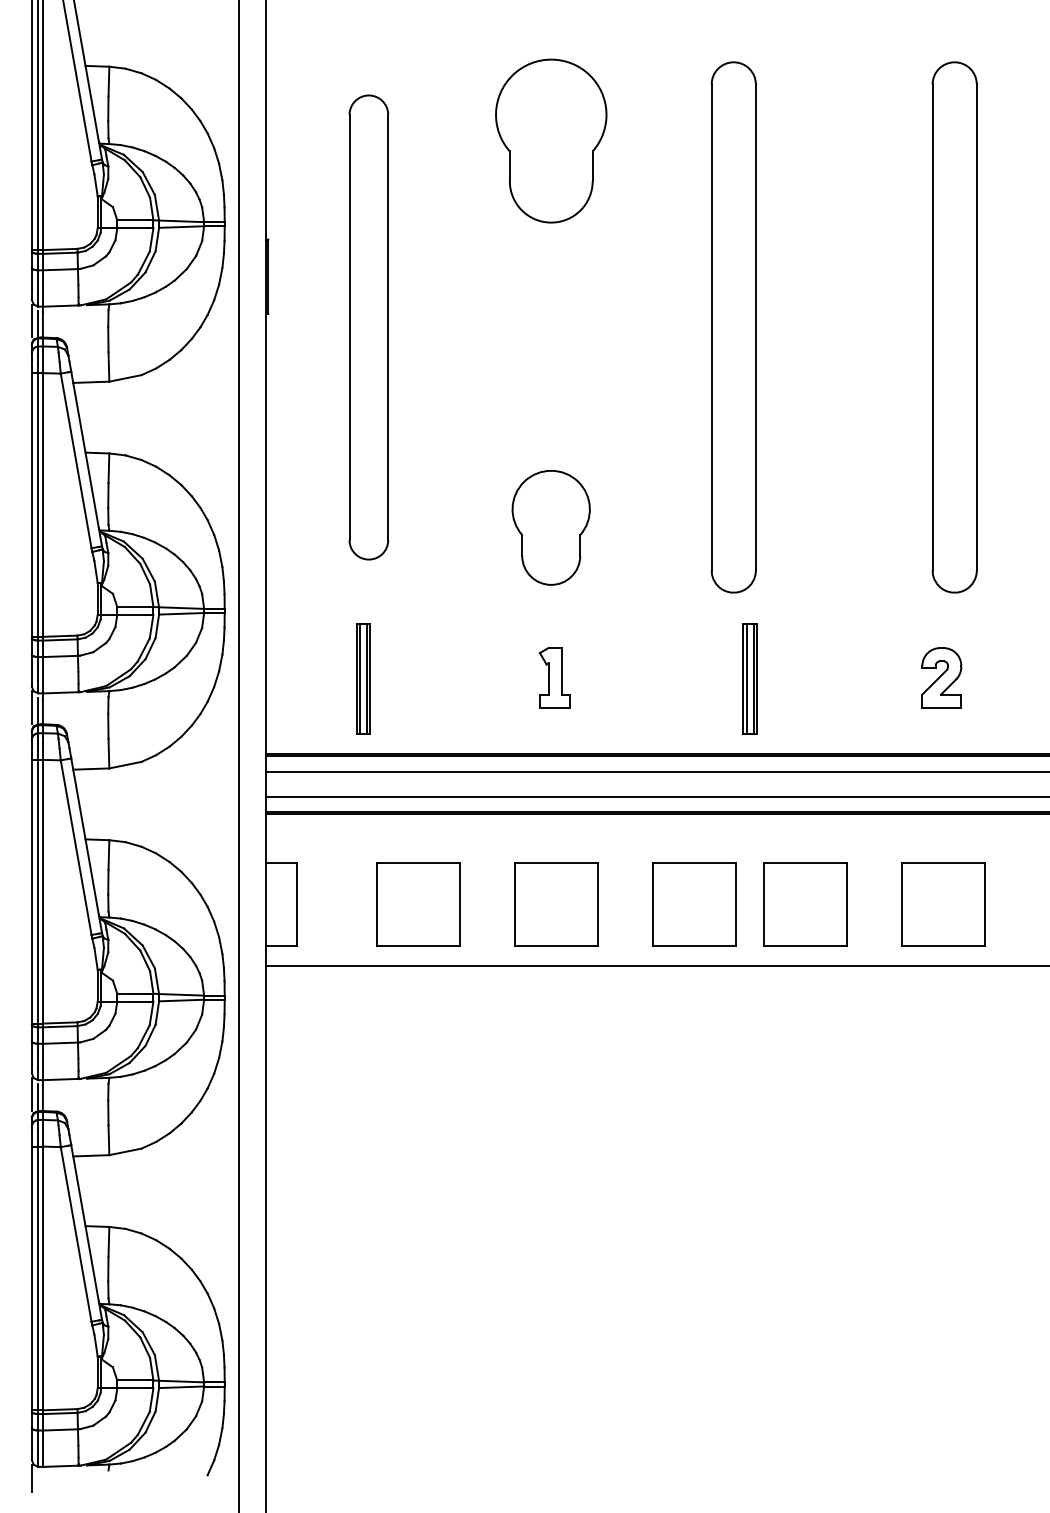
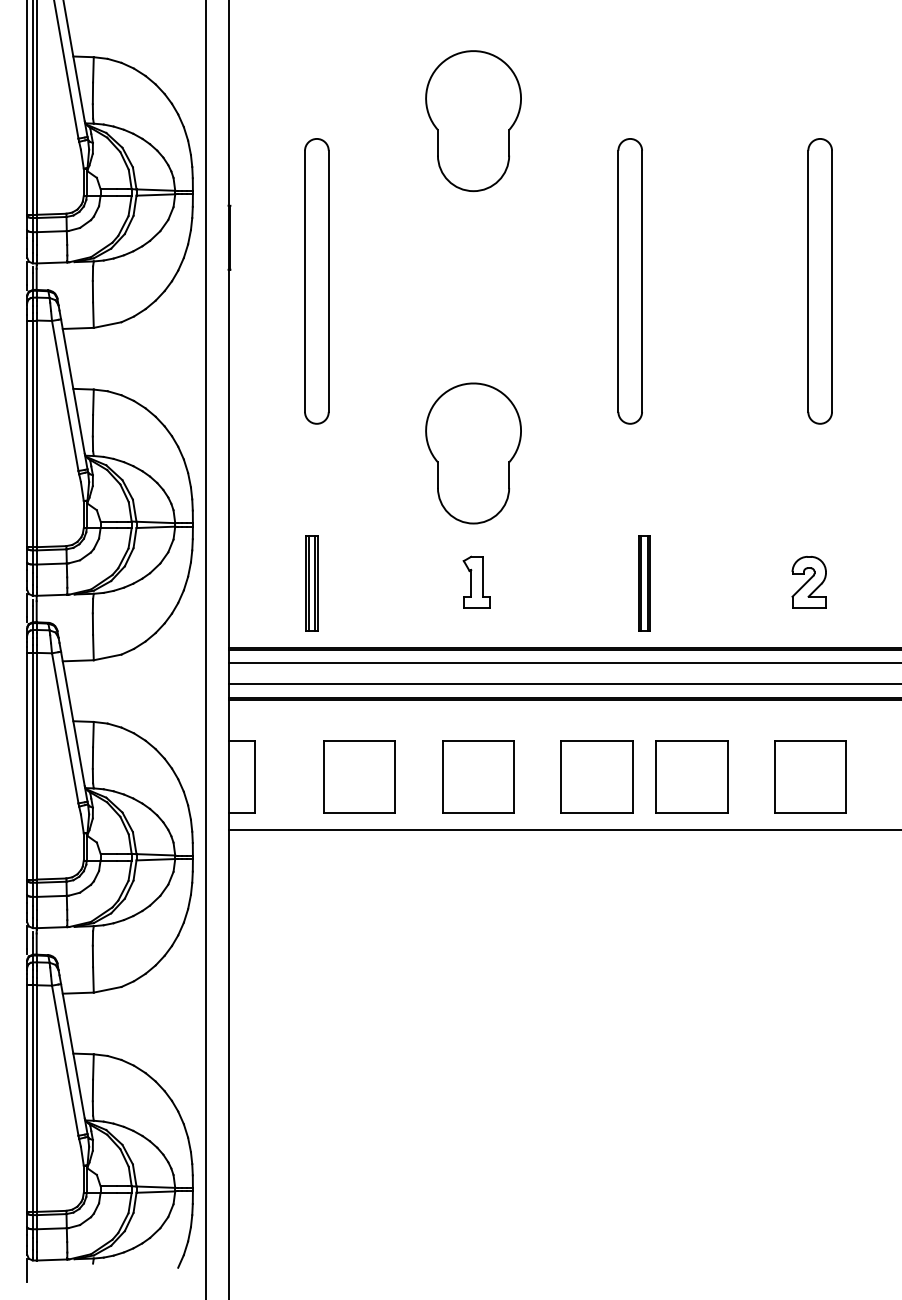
part: (368, 327) -> (316, 281), size x0.71
part: (732, 327) -> (629, 281), size x0.62
part: (953, 327) -> (819, 281), size x0.62
part: (551, 527) -> (473, 453), size x1.43

